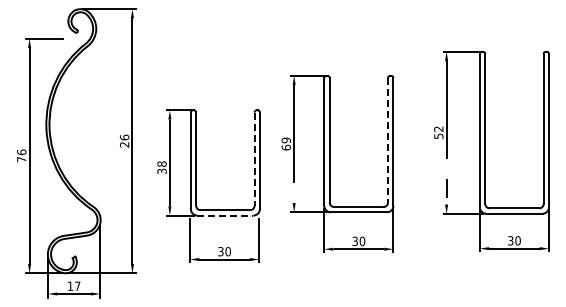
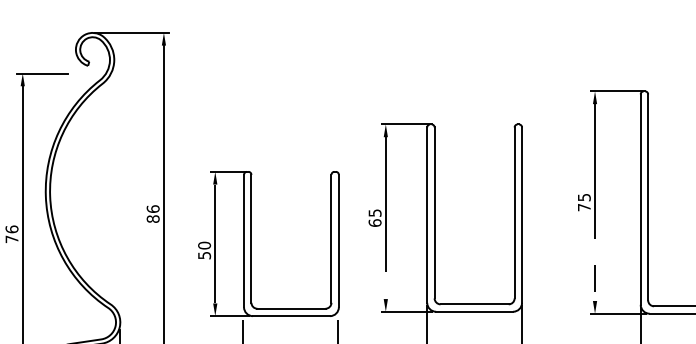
text: (438, 132) -> (583, 202), 52 -> 75
text: (285, 140) -> (373, 213), 69 -> 65
line: (388, 140) -> (515, 213), dashed -> solid
text: (124, 144) -> (153, 218), 26 -> 86
line: (254, 159) -> (331, 239), dashed -> solid
text: (161, 167) -> (203, 250), 38 -> 50
line: (225, 215) -> (291, 316), dashed -> solid

